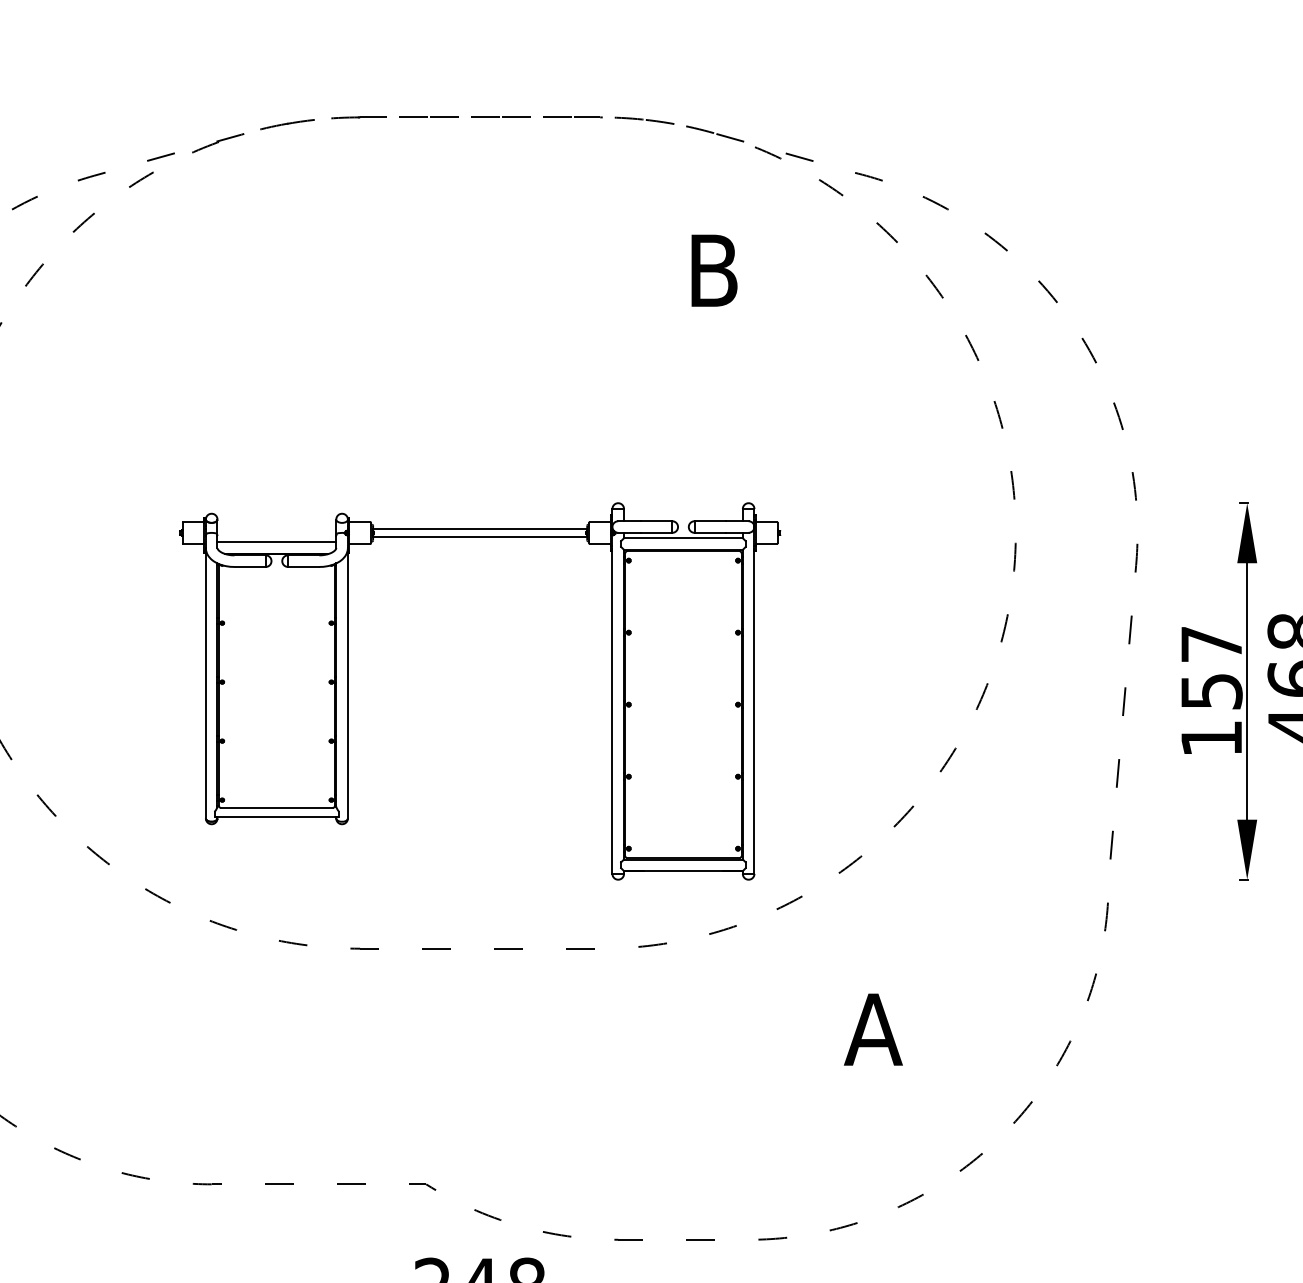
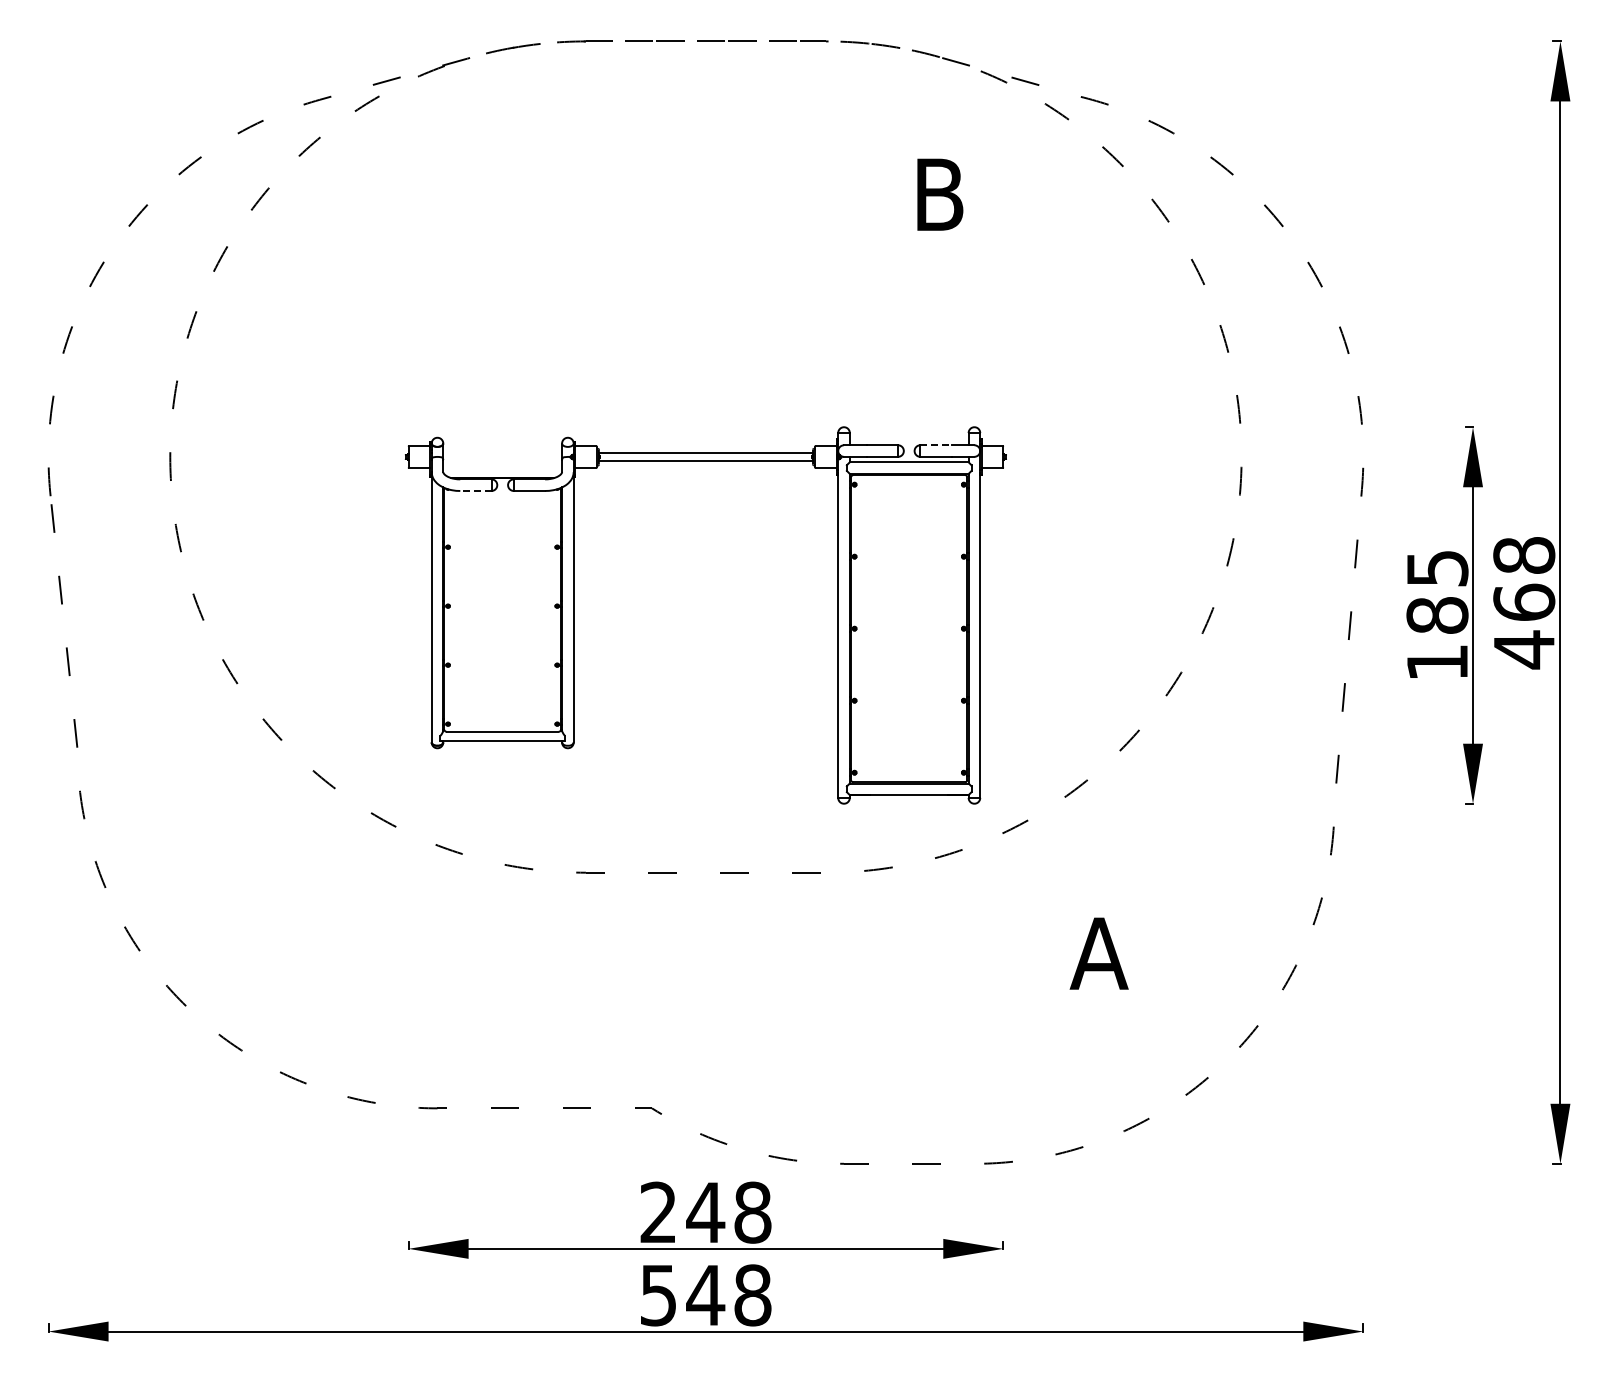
line: (710, 521) -> (936, 445), solid -> dashed
line: (276, 542) -> (502, 466), removed
line: (249, 566) -> (475, 490), solid -> dashed
text: (1211, 668) -> (1437, 592), 157 -> 185

